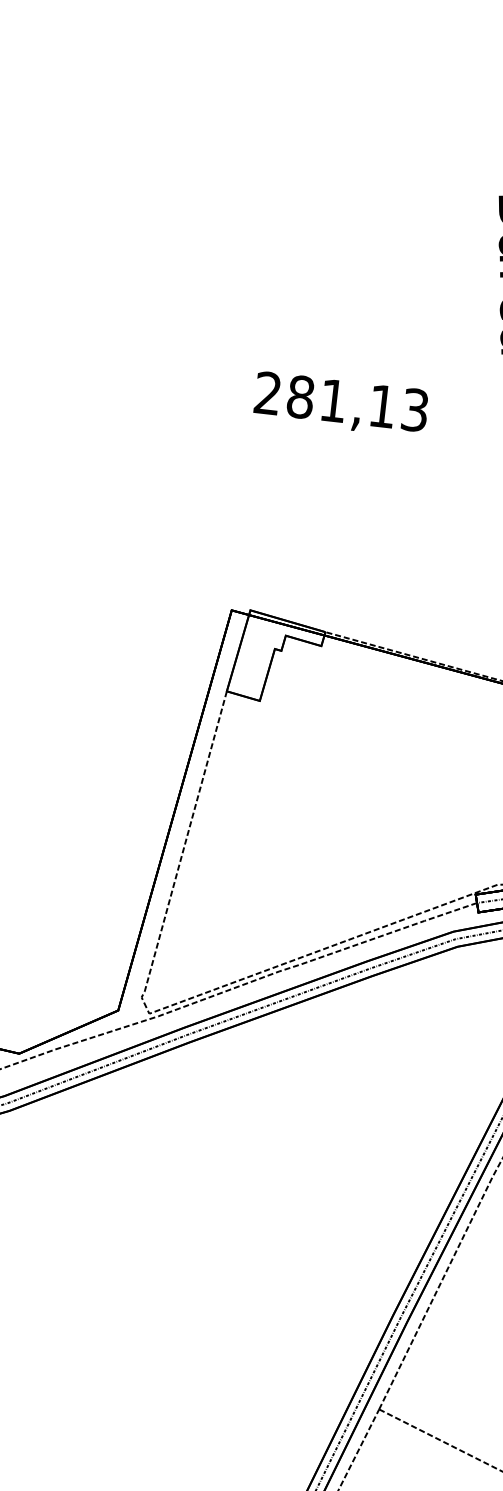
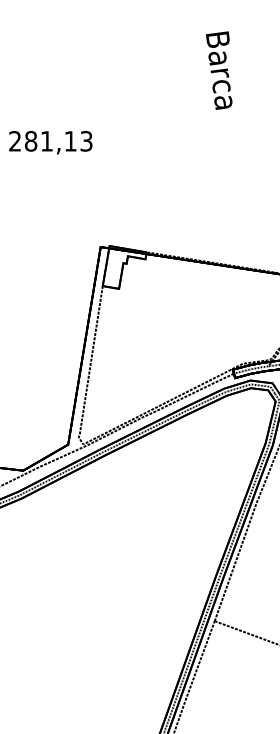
text: (340, 404) -> (50, 142), moved

